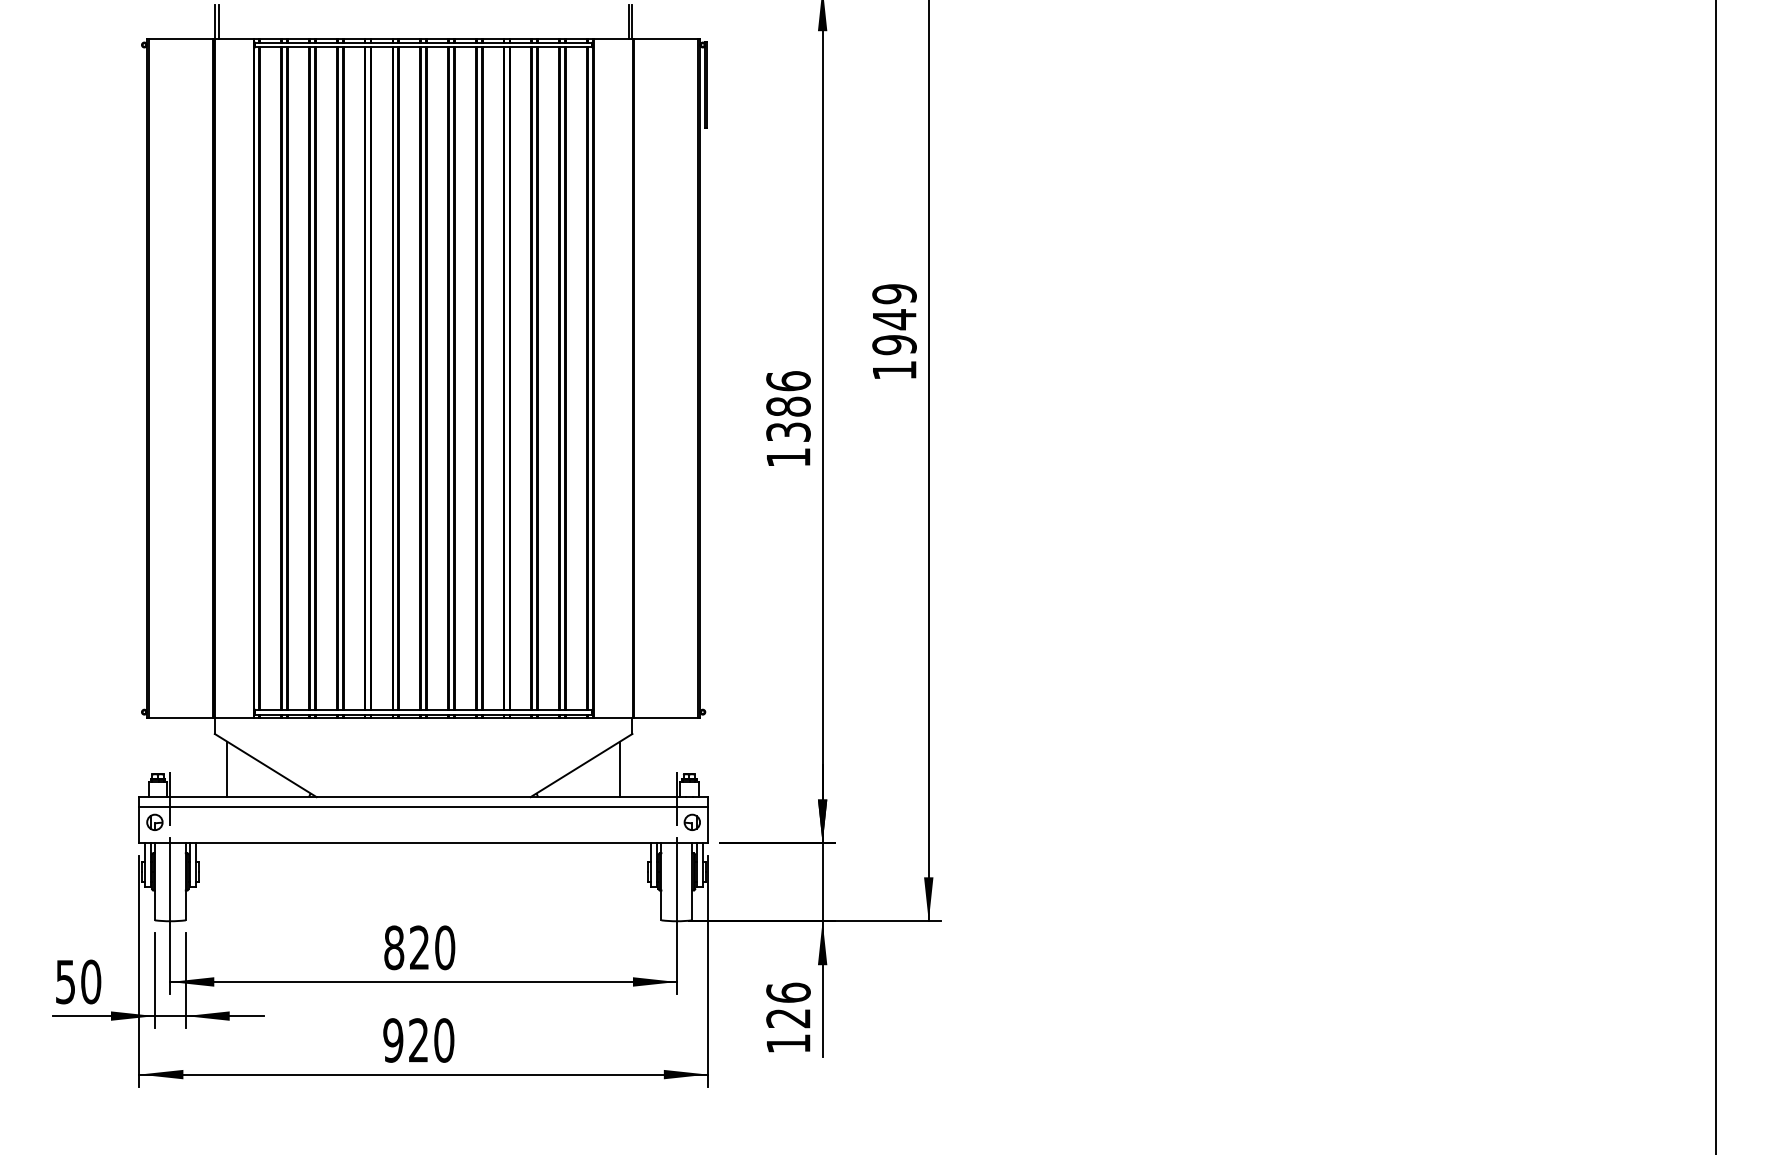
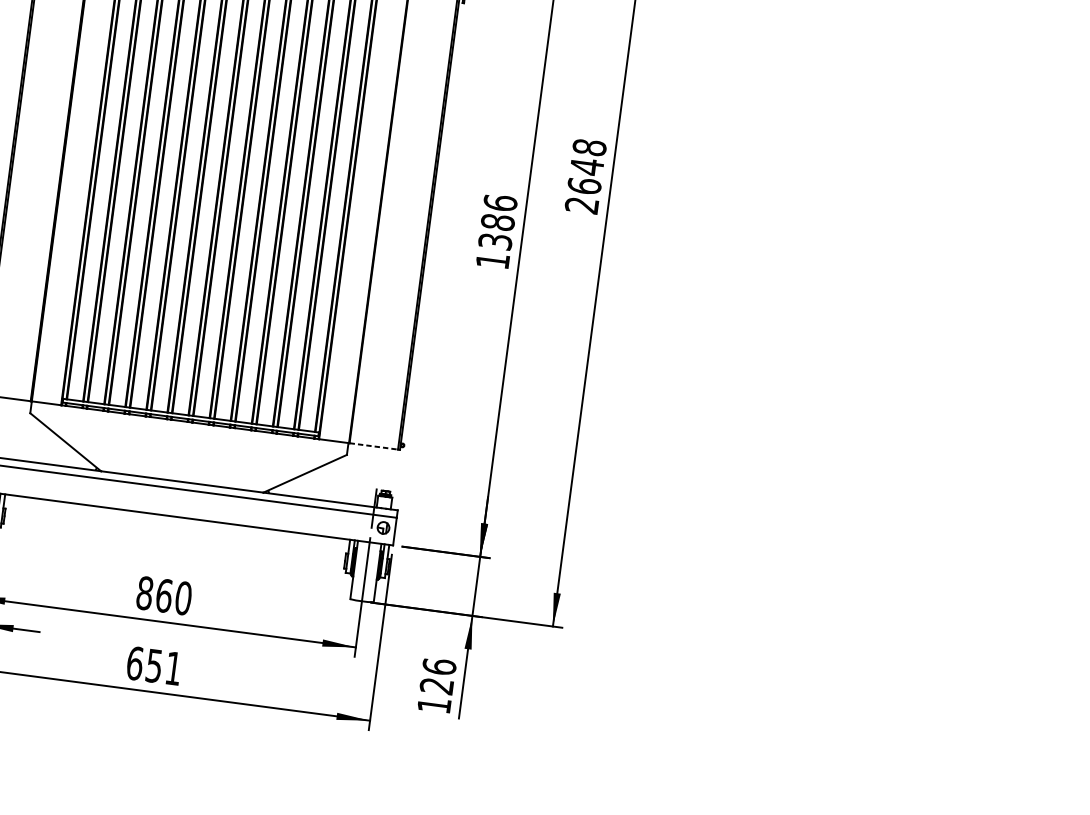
text: (894, 332) -> (585, 176), 1949 -> 2648
line: (665, 718) -> (373, 446), solid -> dashed
line: (227, 769) -> (36, 441), removed
line: (620, 769) -> (334, 480), removed
text: (419, 947) -> (164, 595), 820 -> 860
text: (418, 1040) -> (154, 665), 920 -> 651

